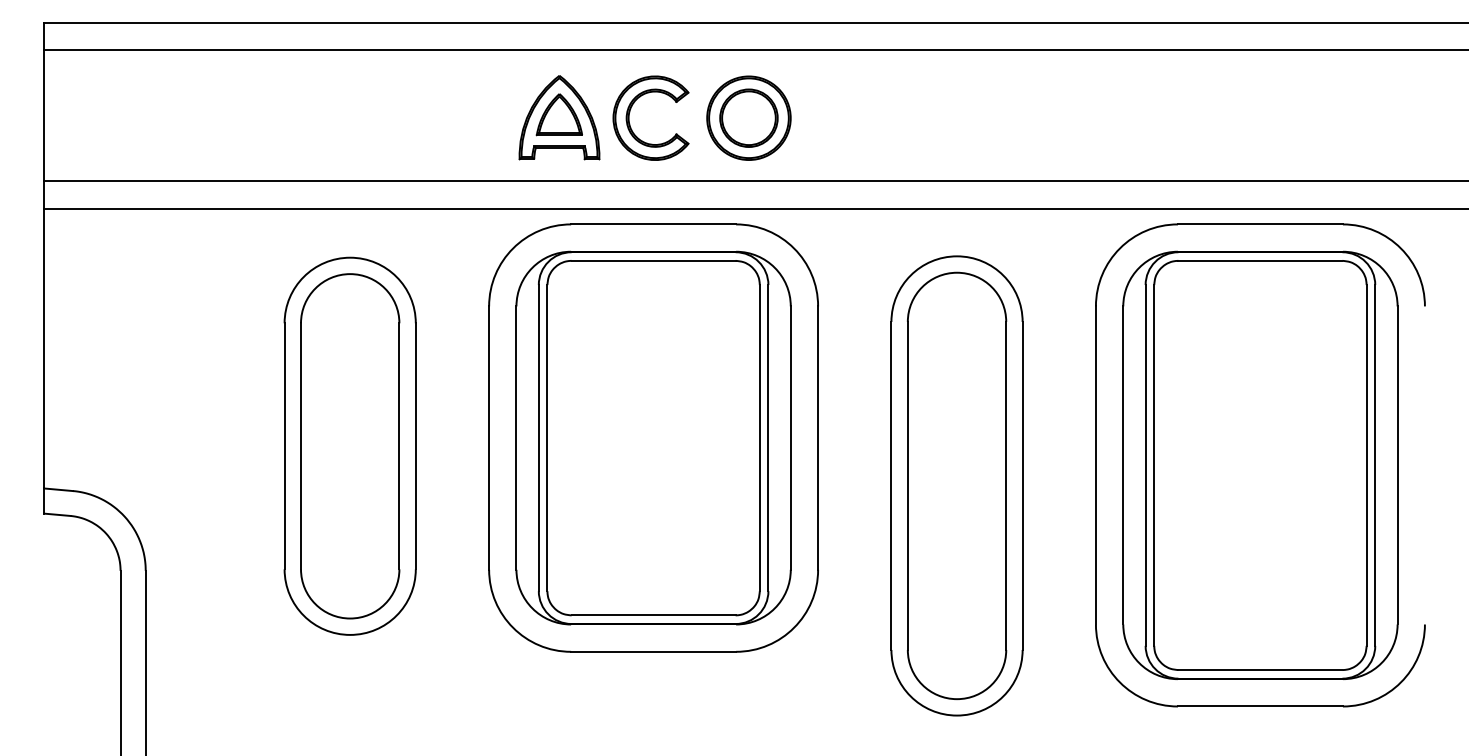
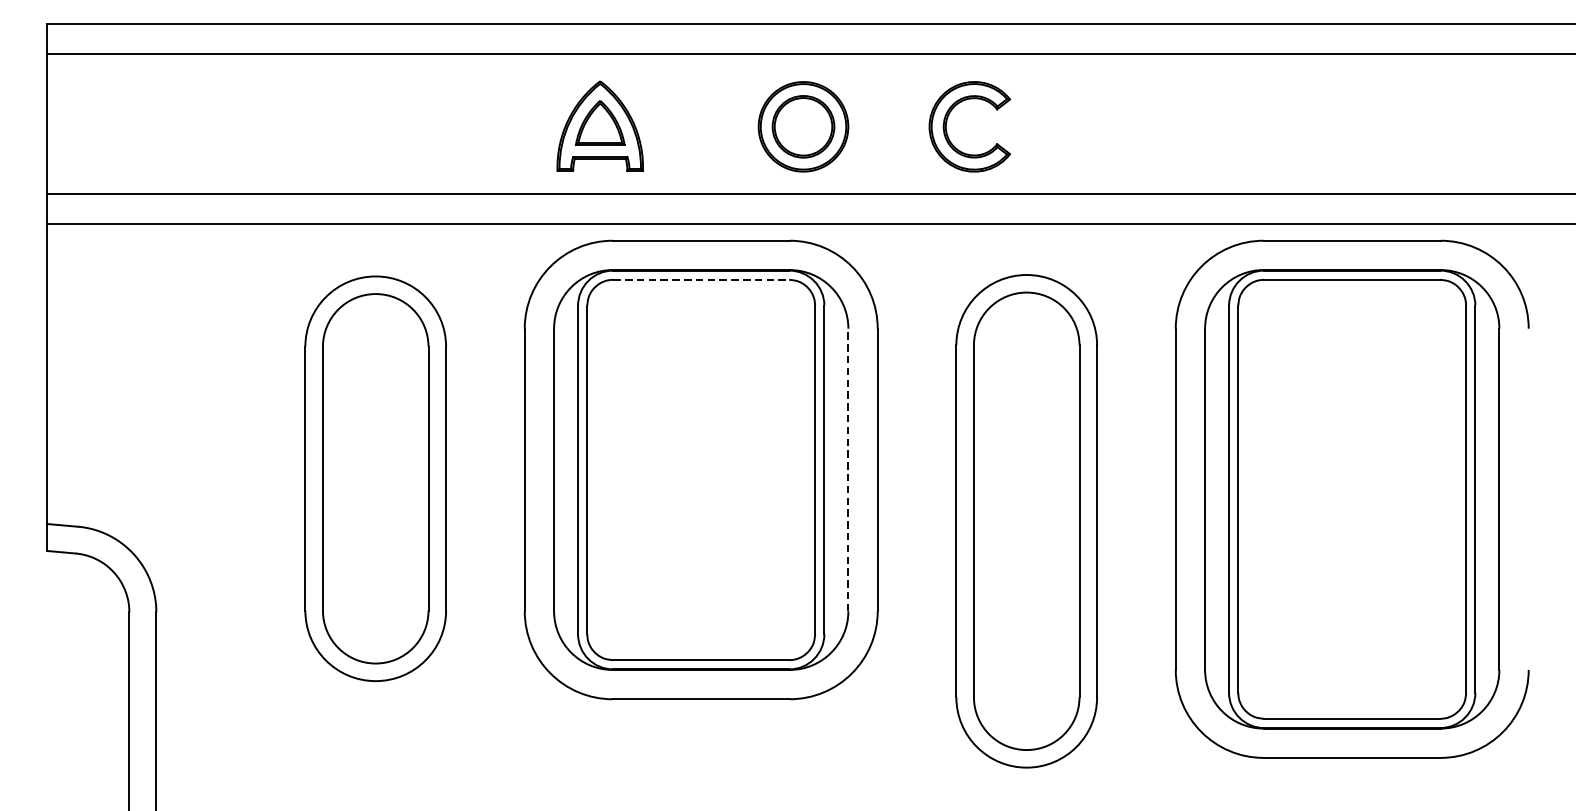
part: (631, 109) -> (948, 117), moved
line: (654, 260) -> (702, 279), solid -> dashed
line: (790, 438) -> (848, 470), solid -> dashed

